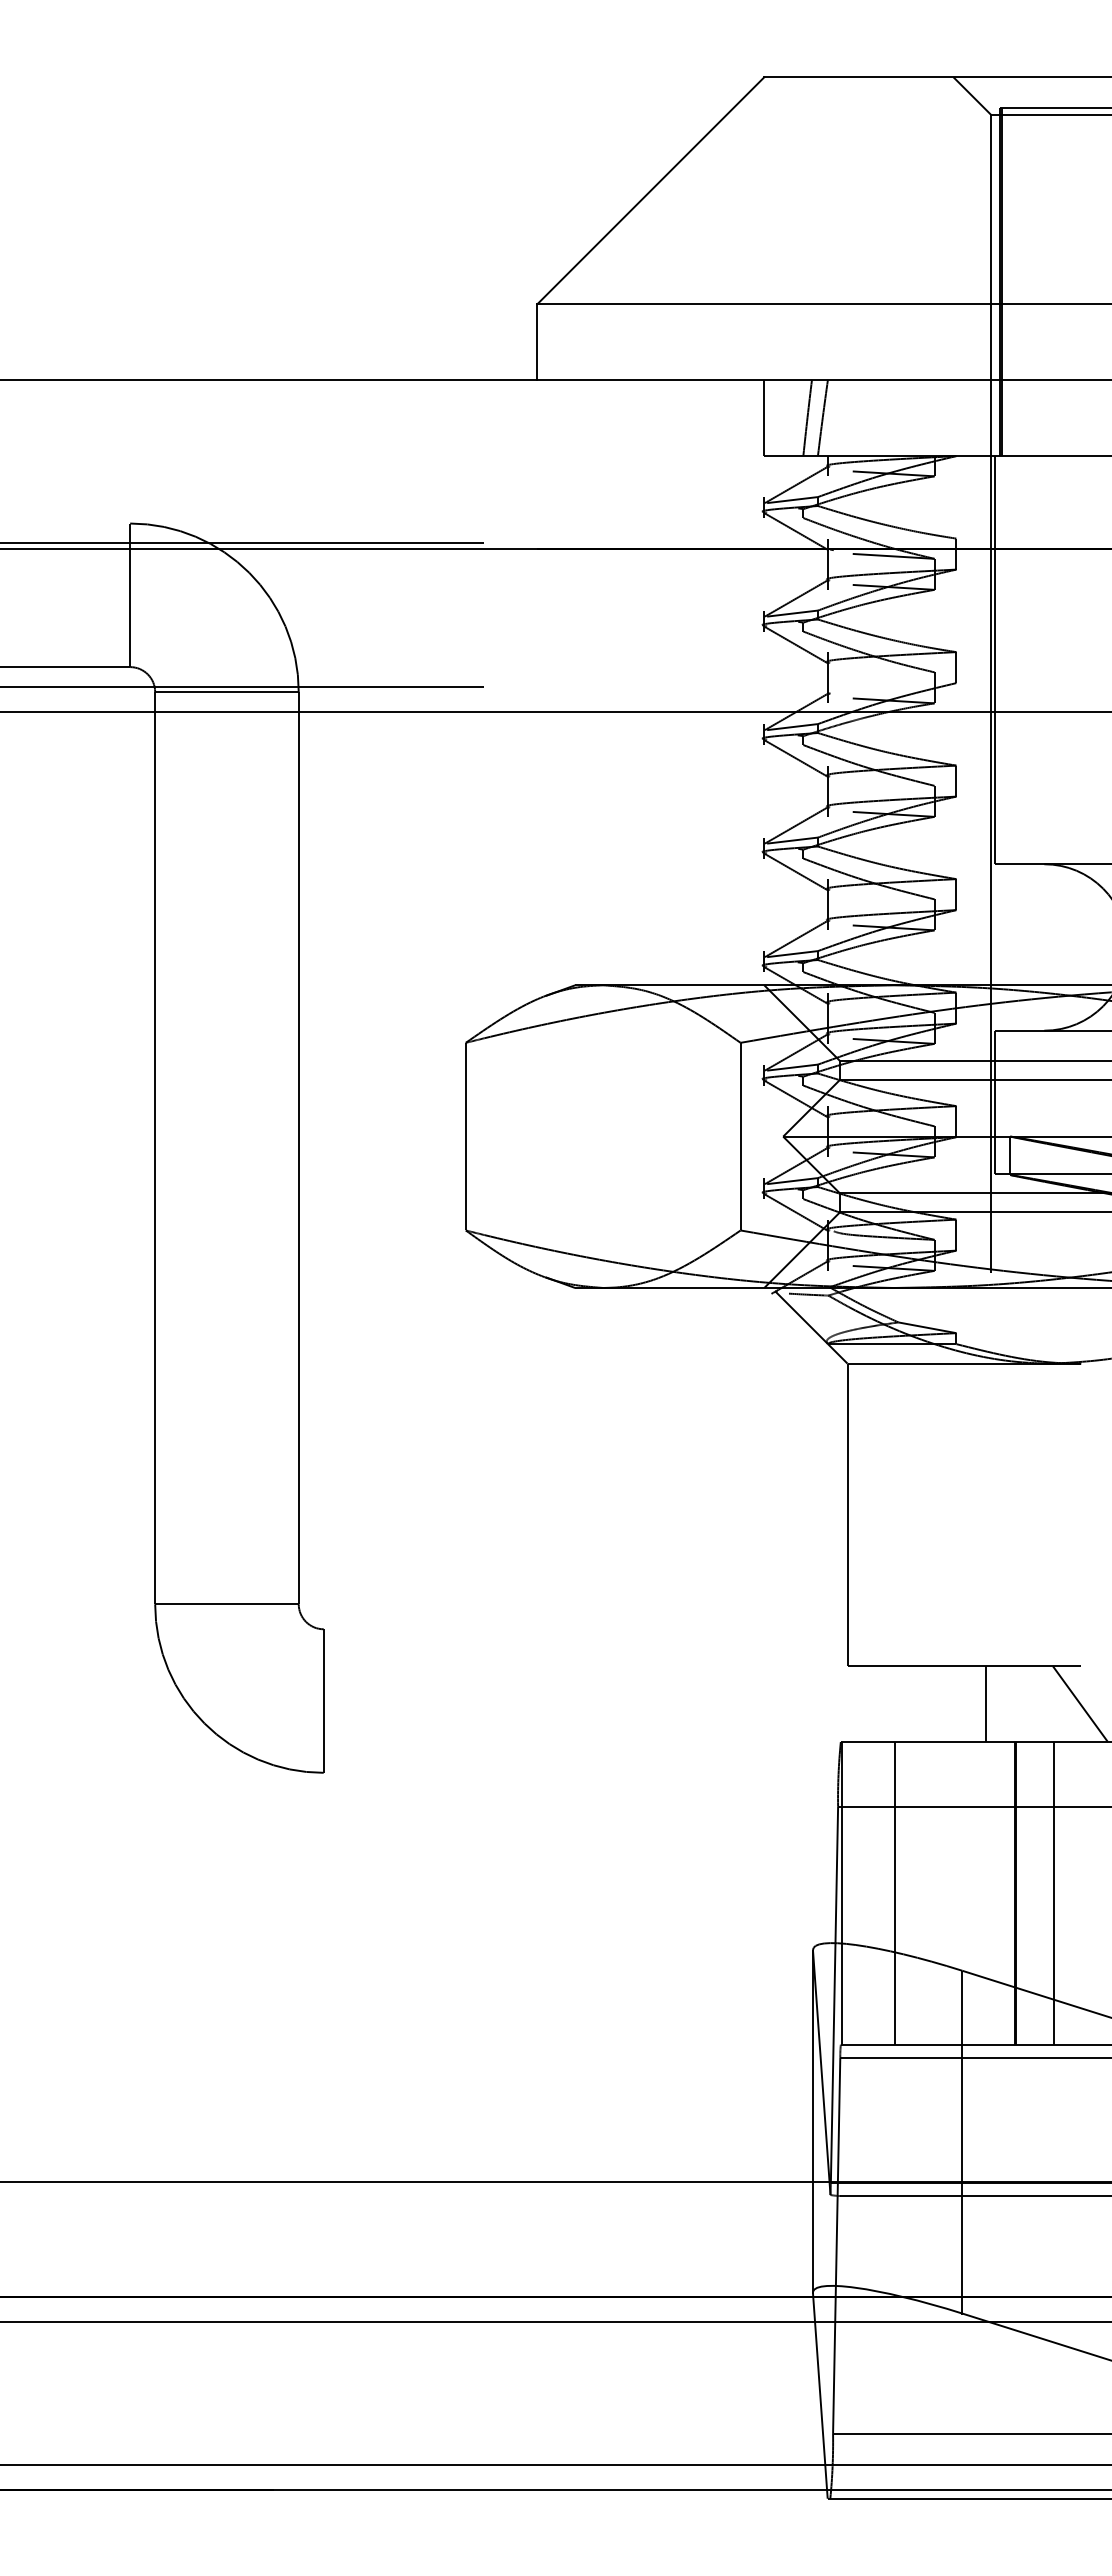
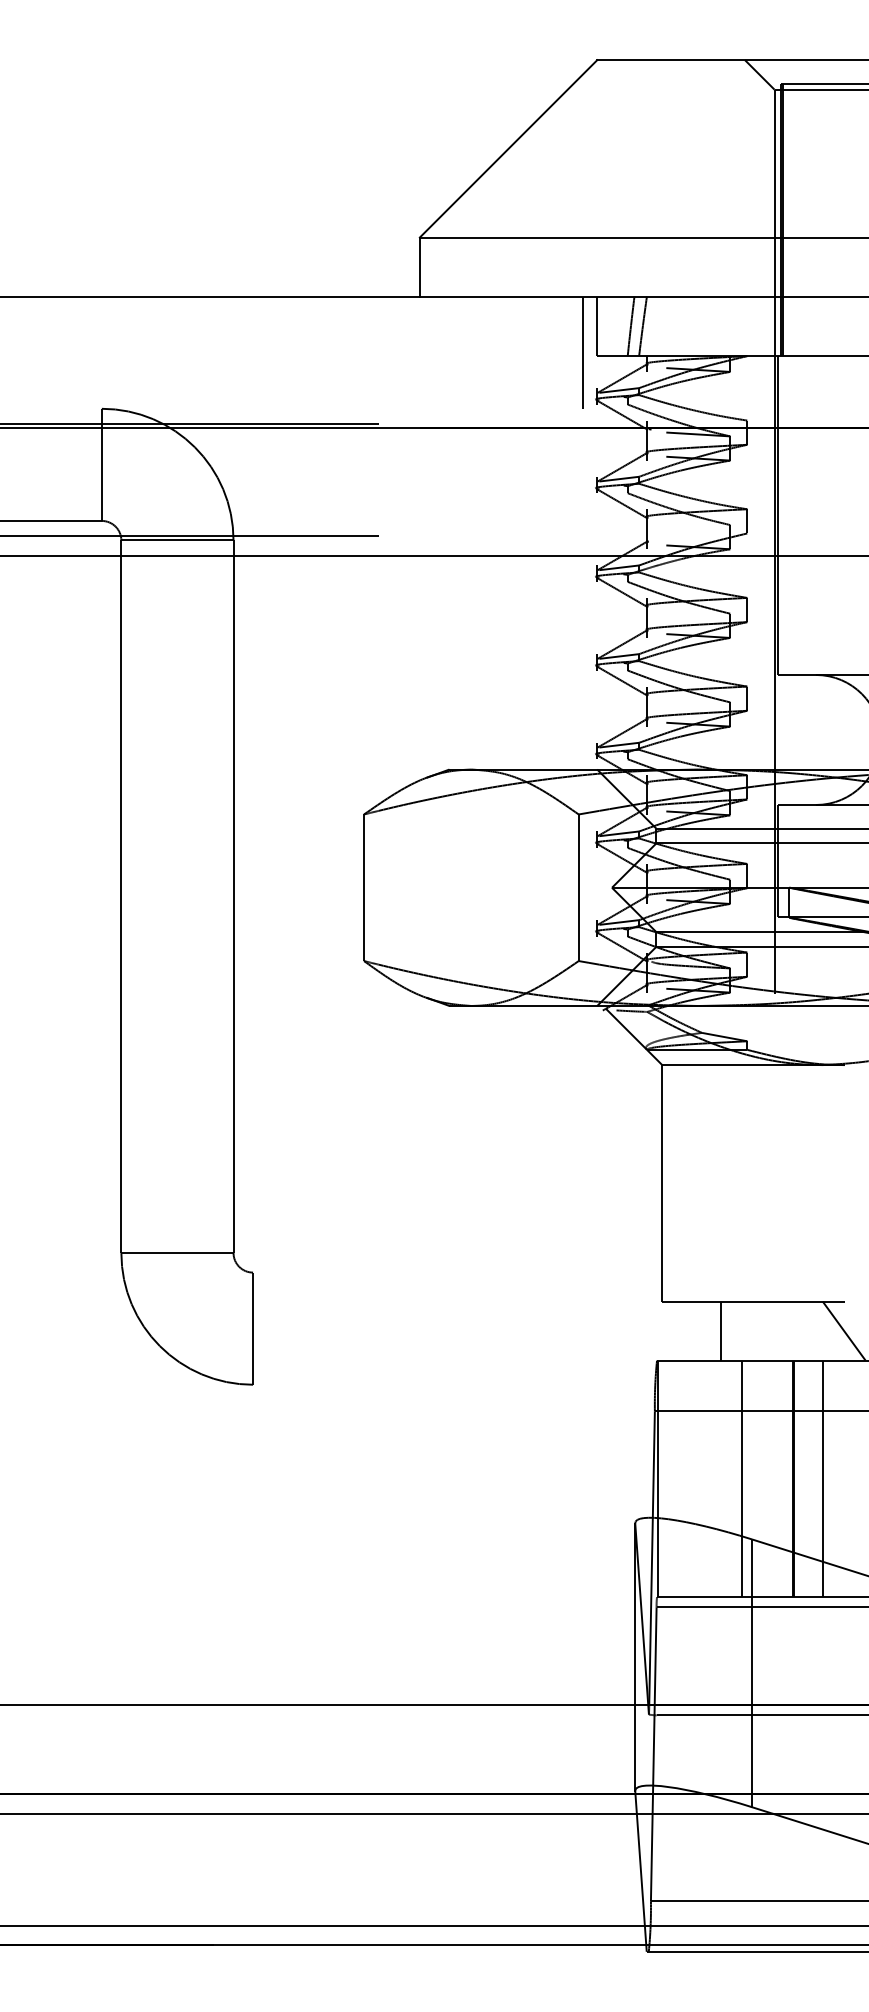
line: (746, 451) -> (583, 352), added
line: (986, 1704) -> (721, 1331), moved
line: (894, 1893) -> (741, 1479), moved

